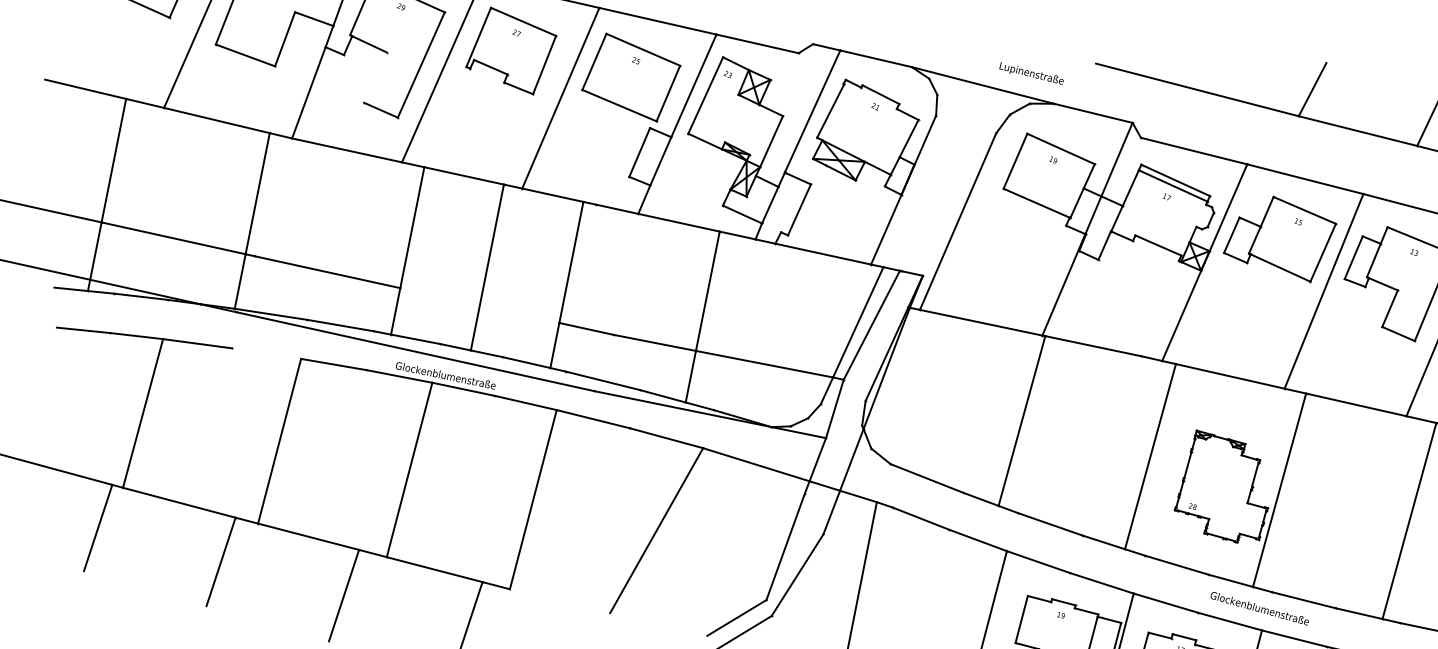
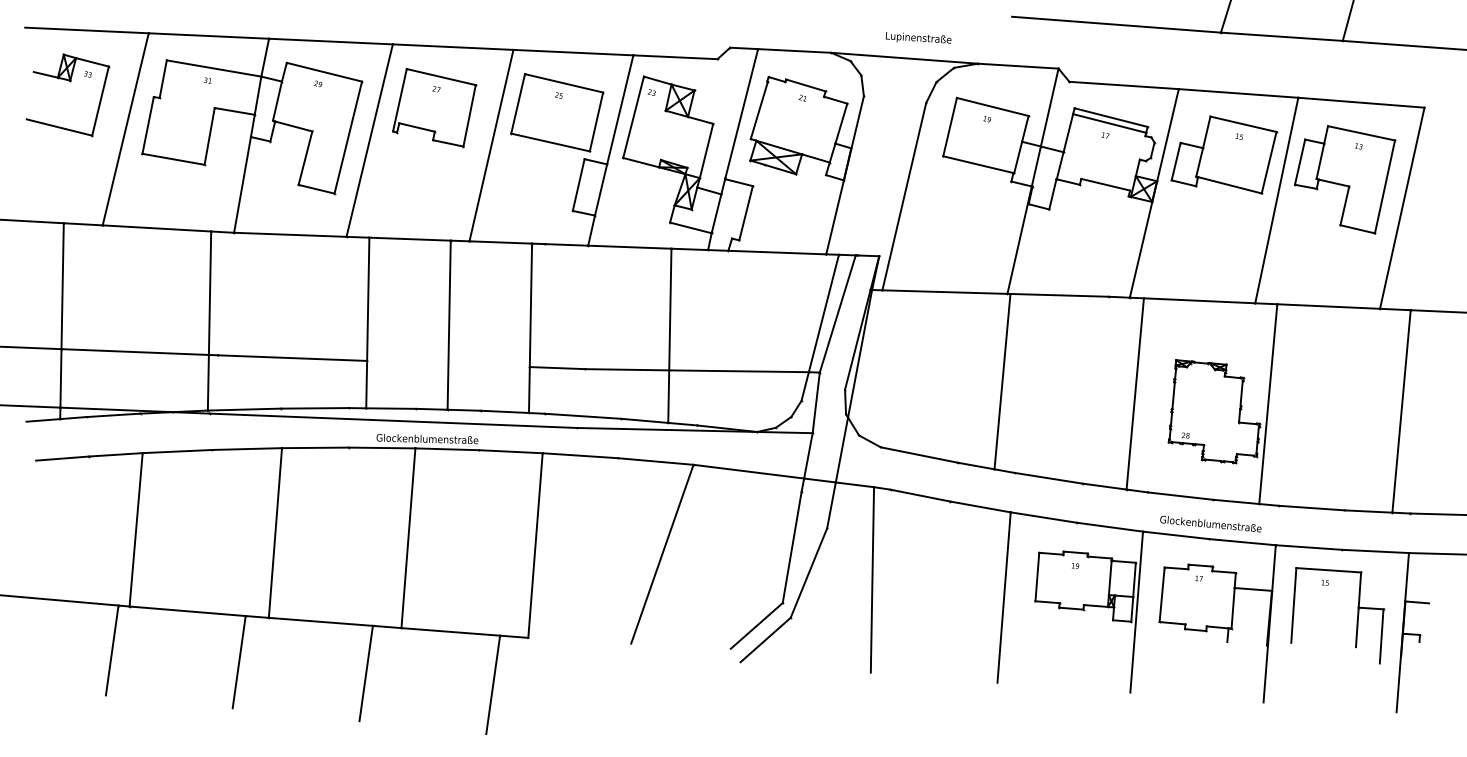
text: (1031, 73) -> (918, 37), moved
line: (375, 77) -> (305, 157), added
line: (267, 353) -> (247, 448), added
text: (1259, 607) -> (1210, 523), moved

